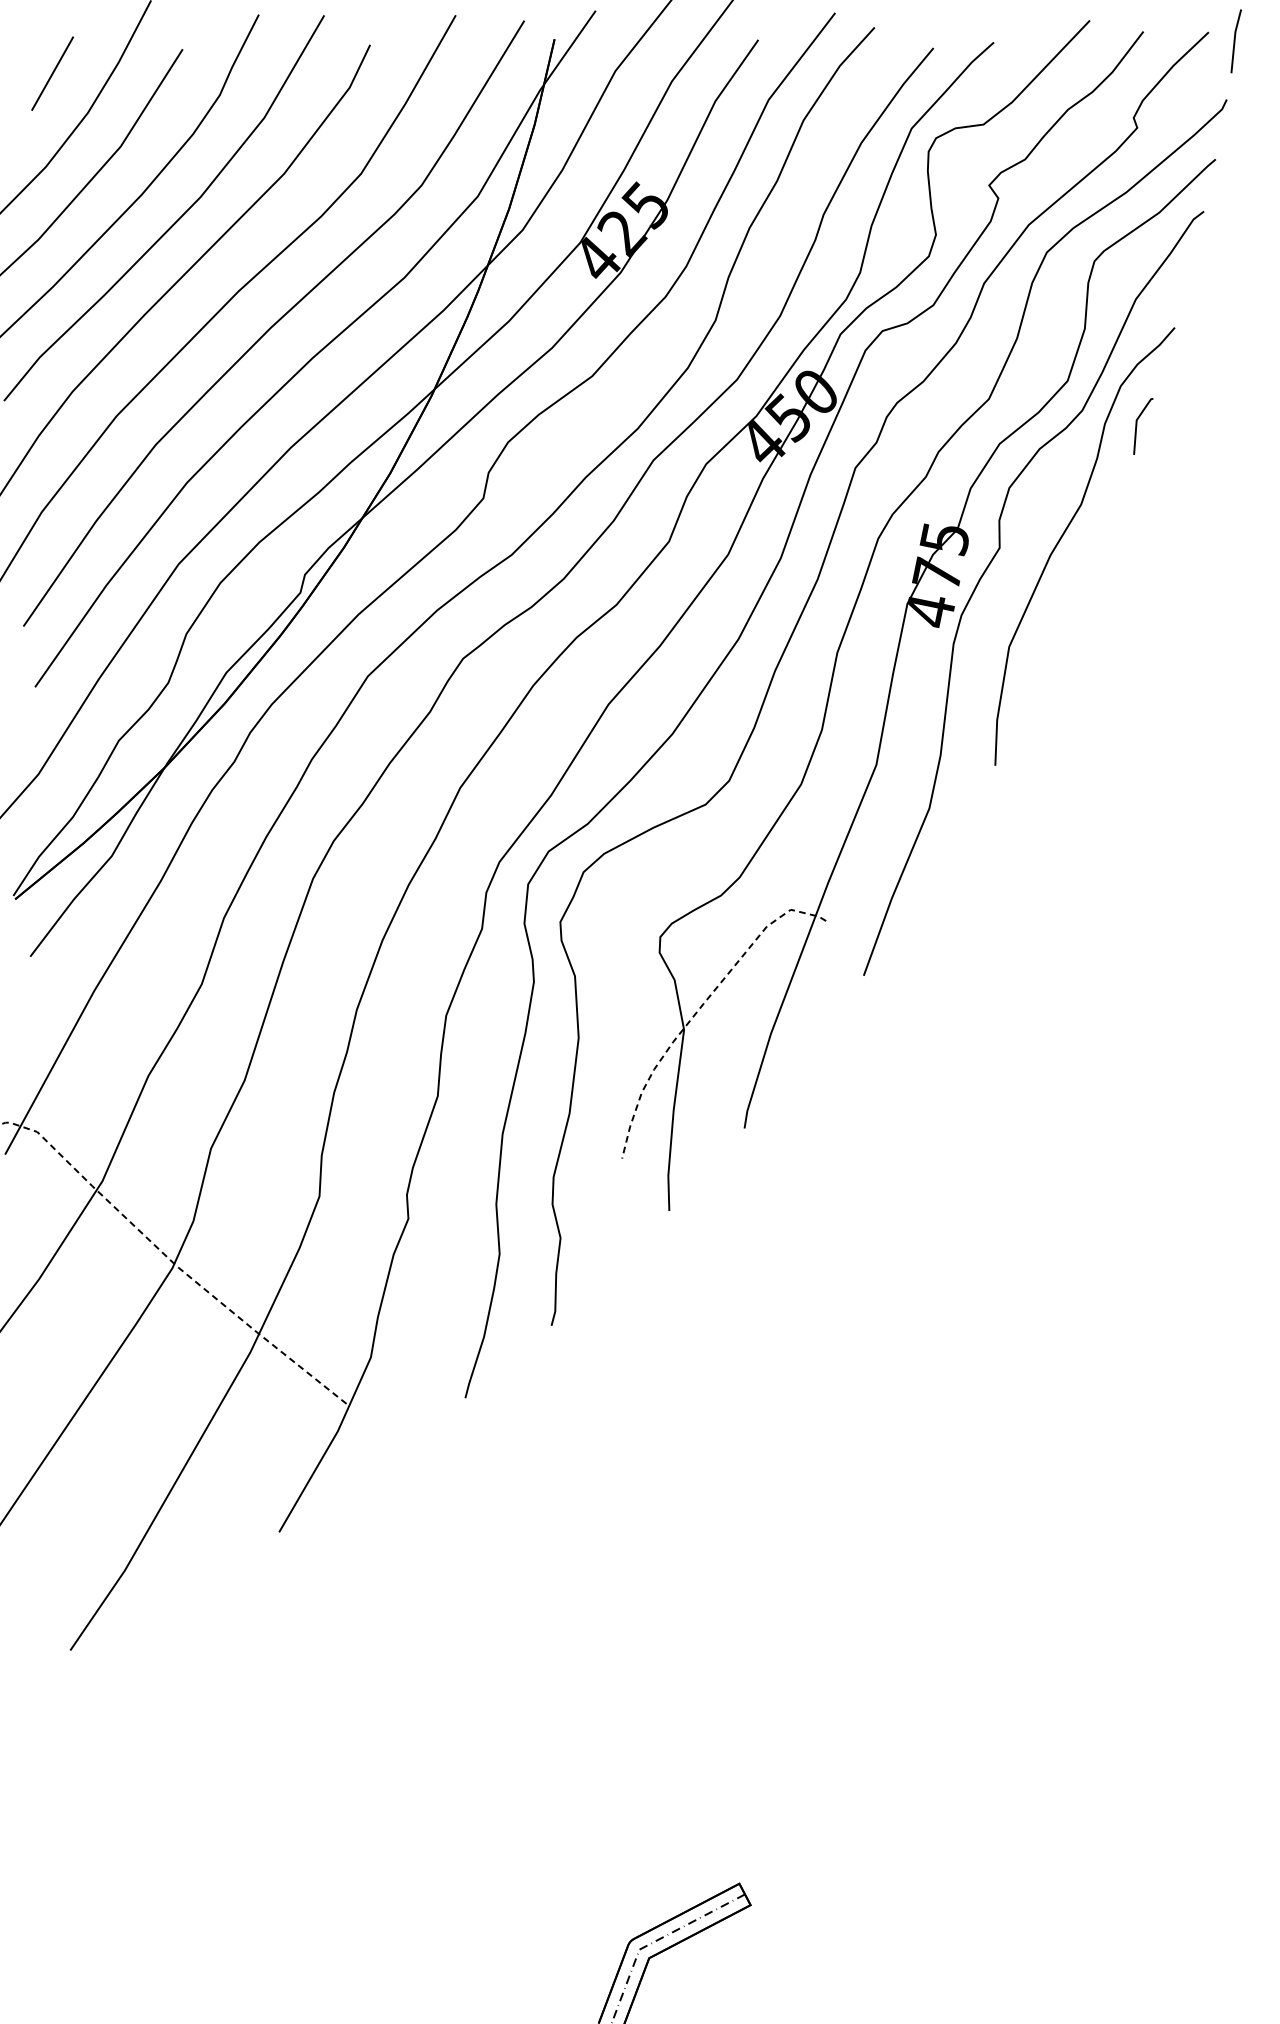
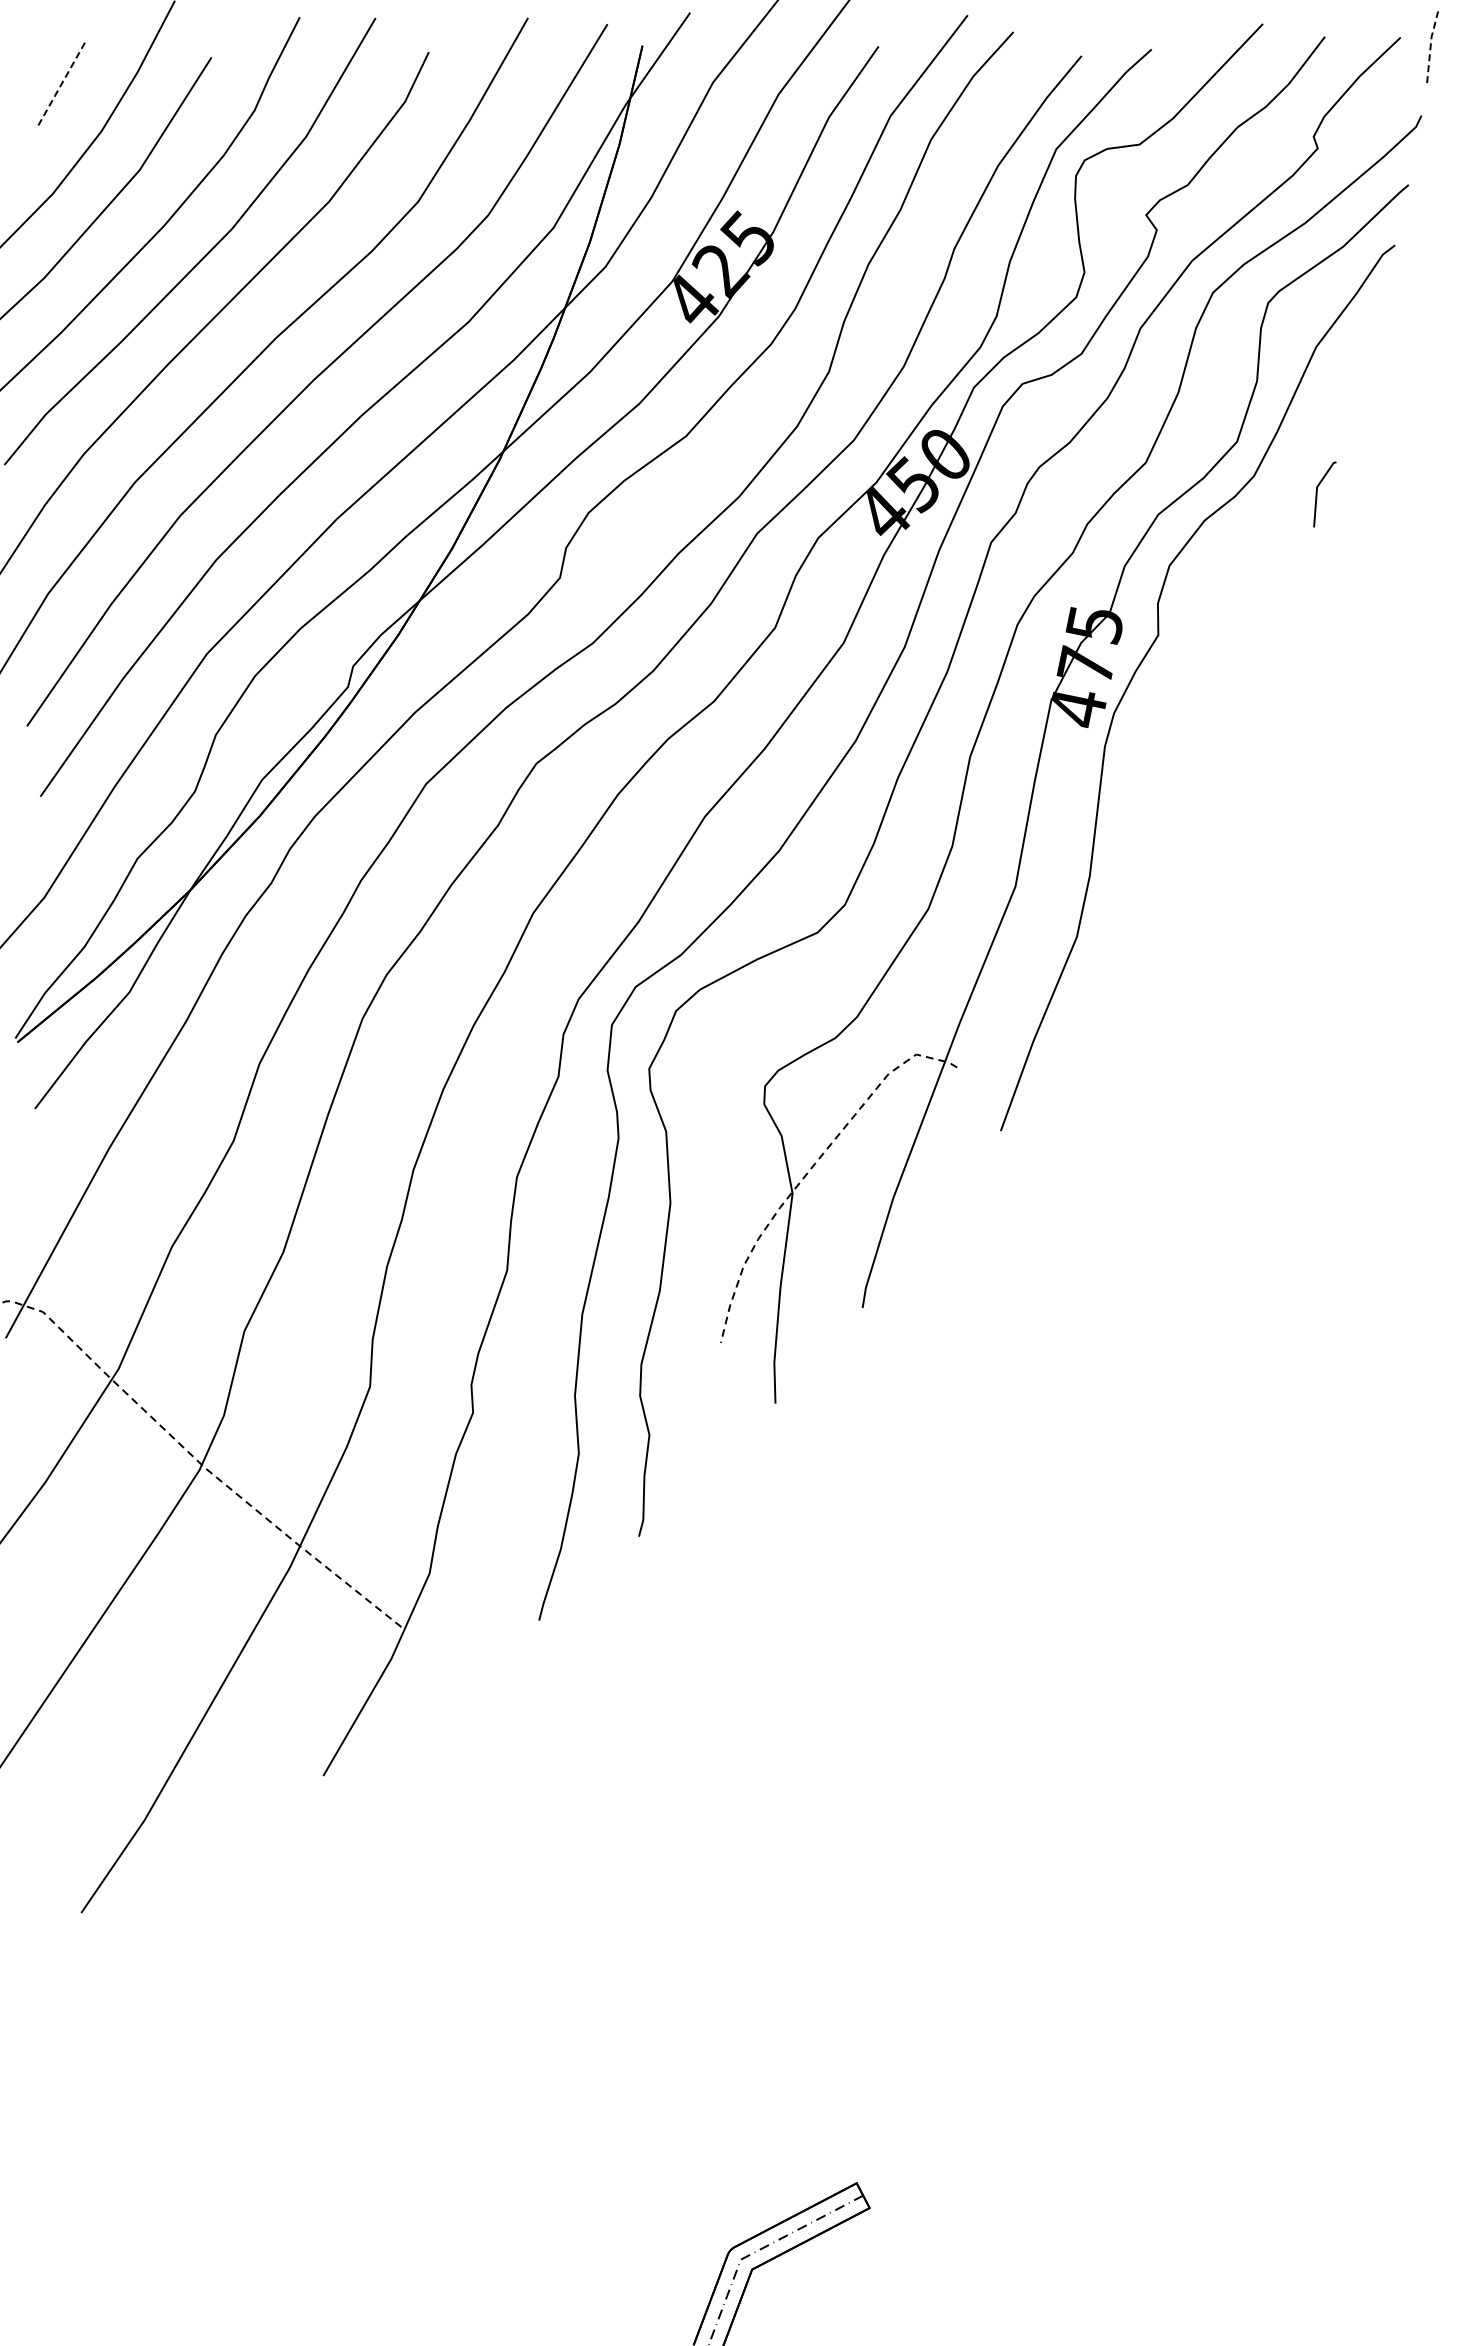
line: (1234, 39) -> (1430, 46), solid -> dashed
line: (52, 74) -> (60, 86), solid -> dashed
curve: (1065, 532) -> (1234, 617), removed

